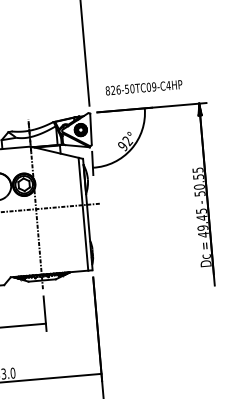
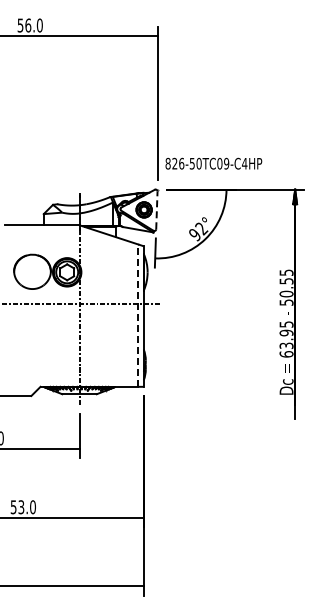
text: (143, 87) -> (213, 163), moved
line: (90, 129) -> (156, 210), solid -> dashed
line: (83, 214) -> (138, 315), solid -> dashed
text: (202, 226) -> (286, 343), 49.45 -> 63.95

